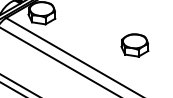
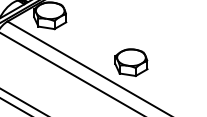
part: (134, 45) -> (130, 62), moved

